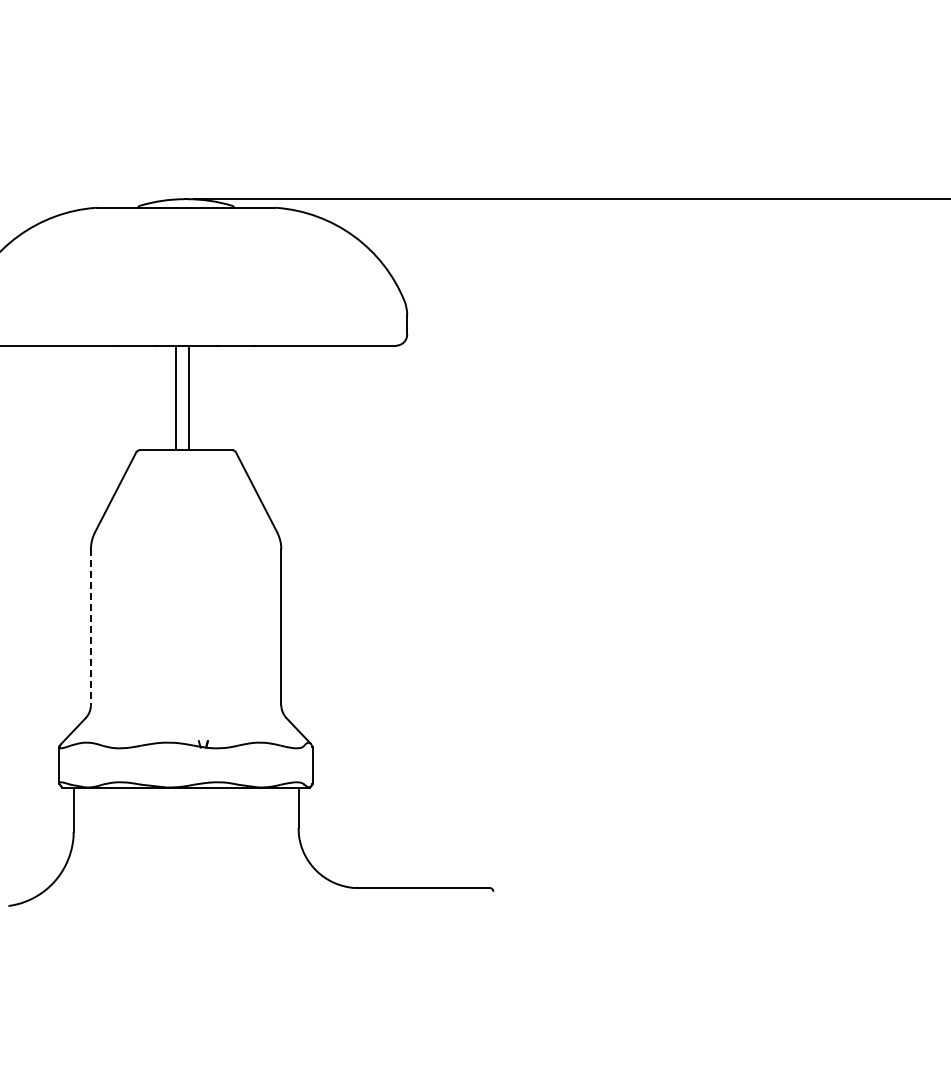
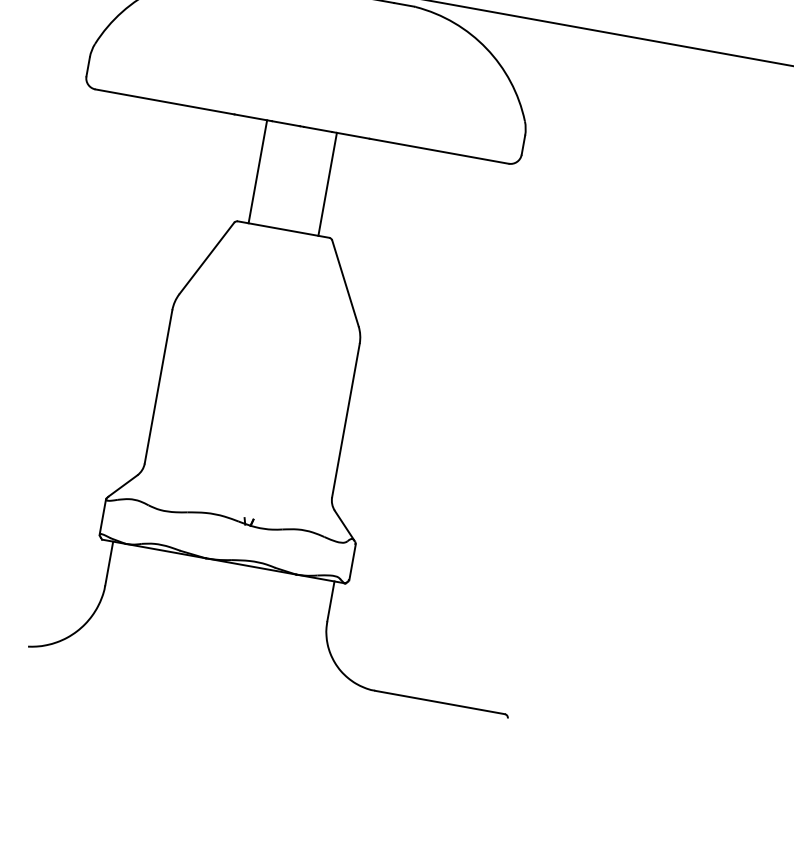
line: (175, 397) -> (327, 183), moved
line: (188, 397) -> (257, 171), moved
line: (90, 627) -> (158, 387), dashed -> solid

